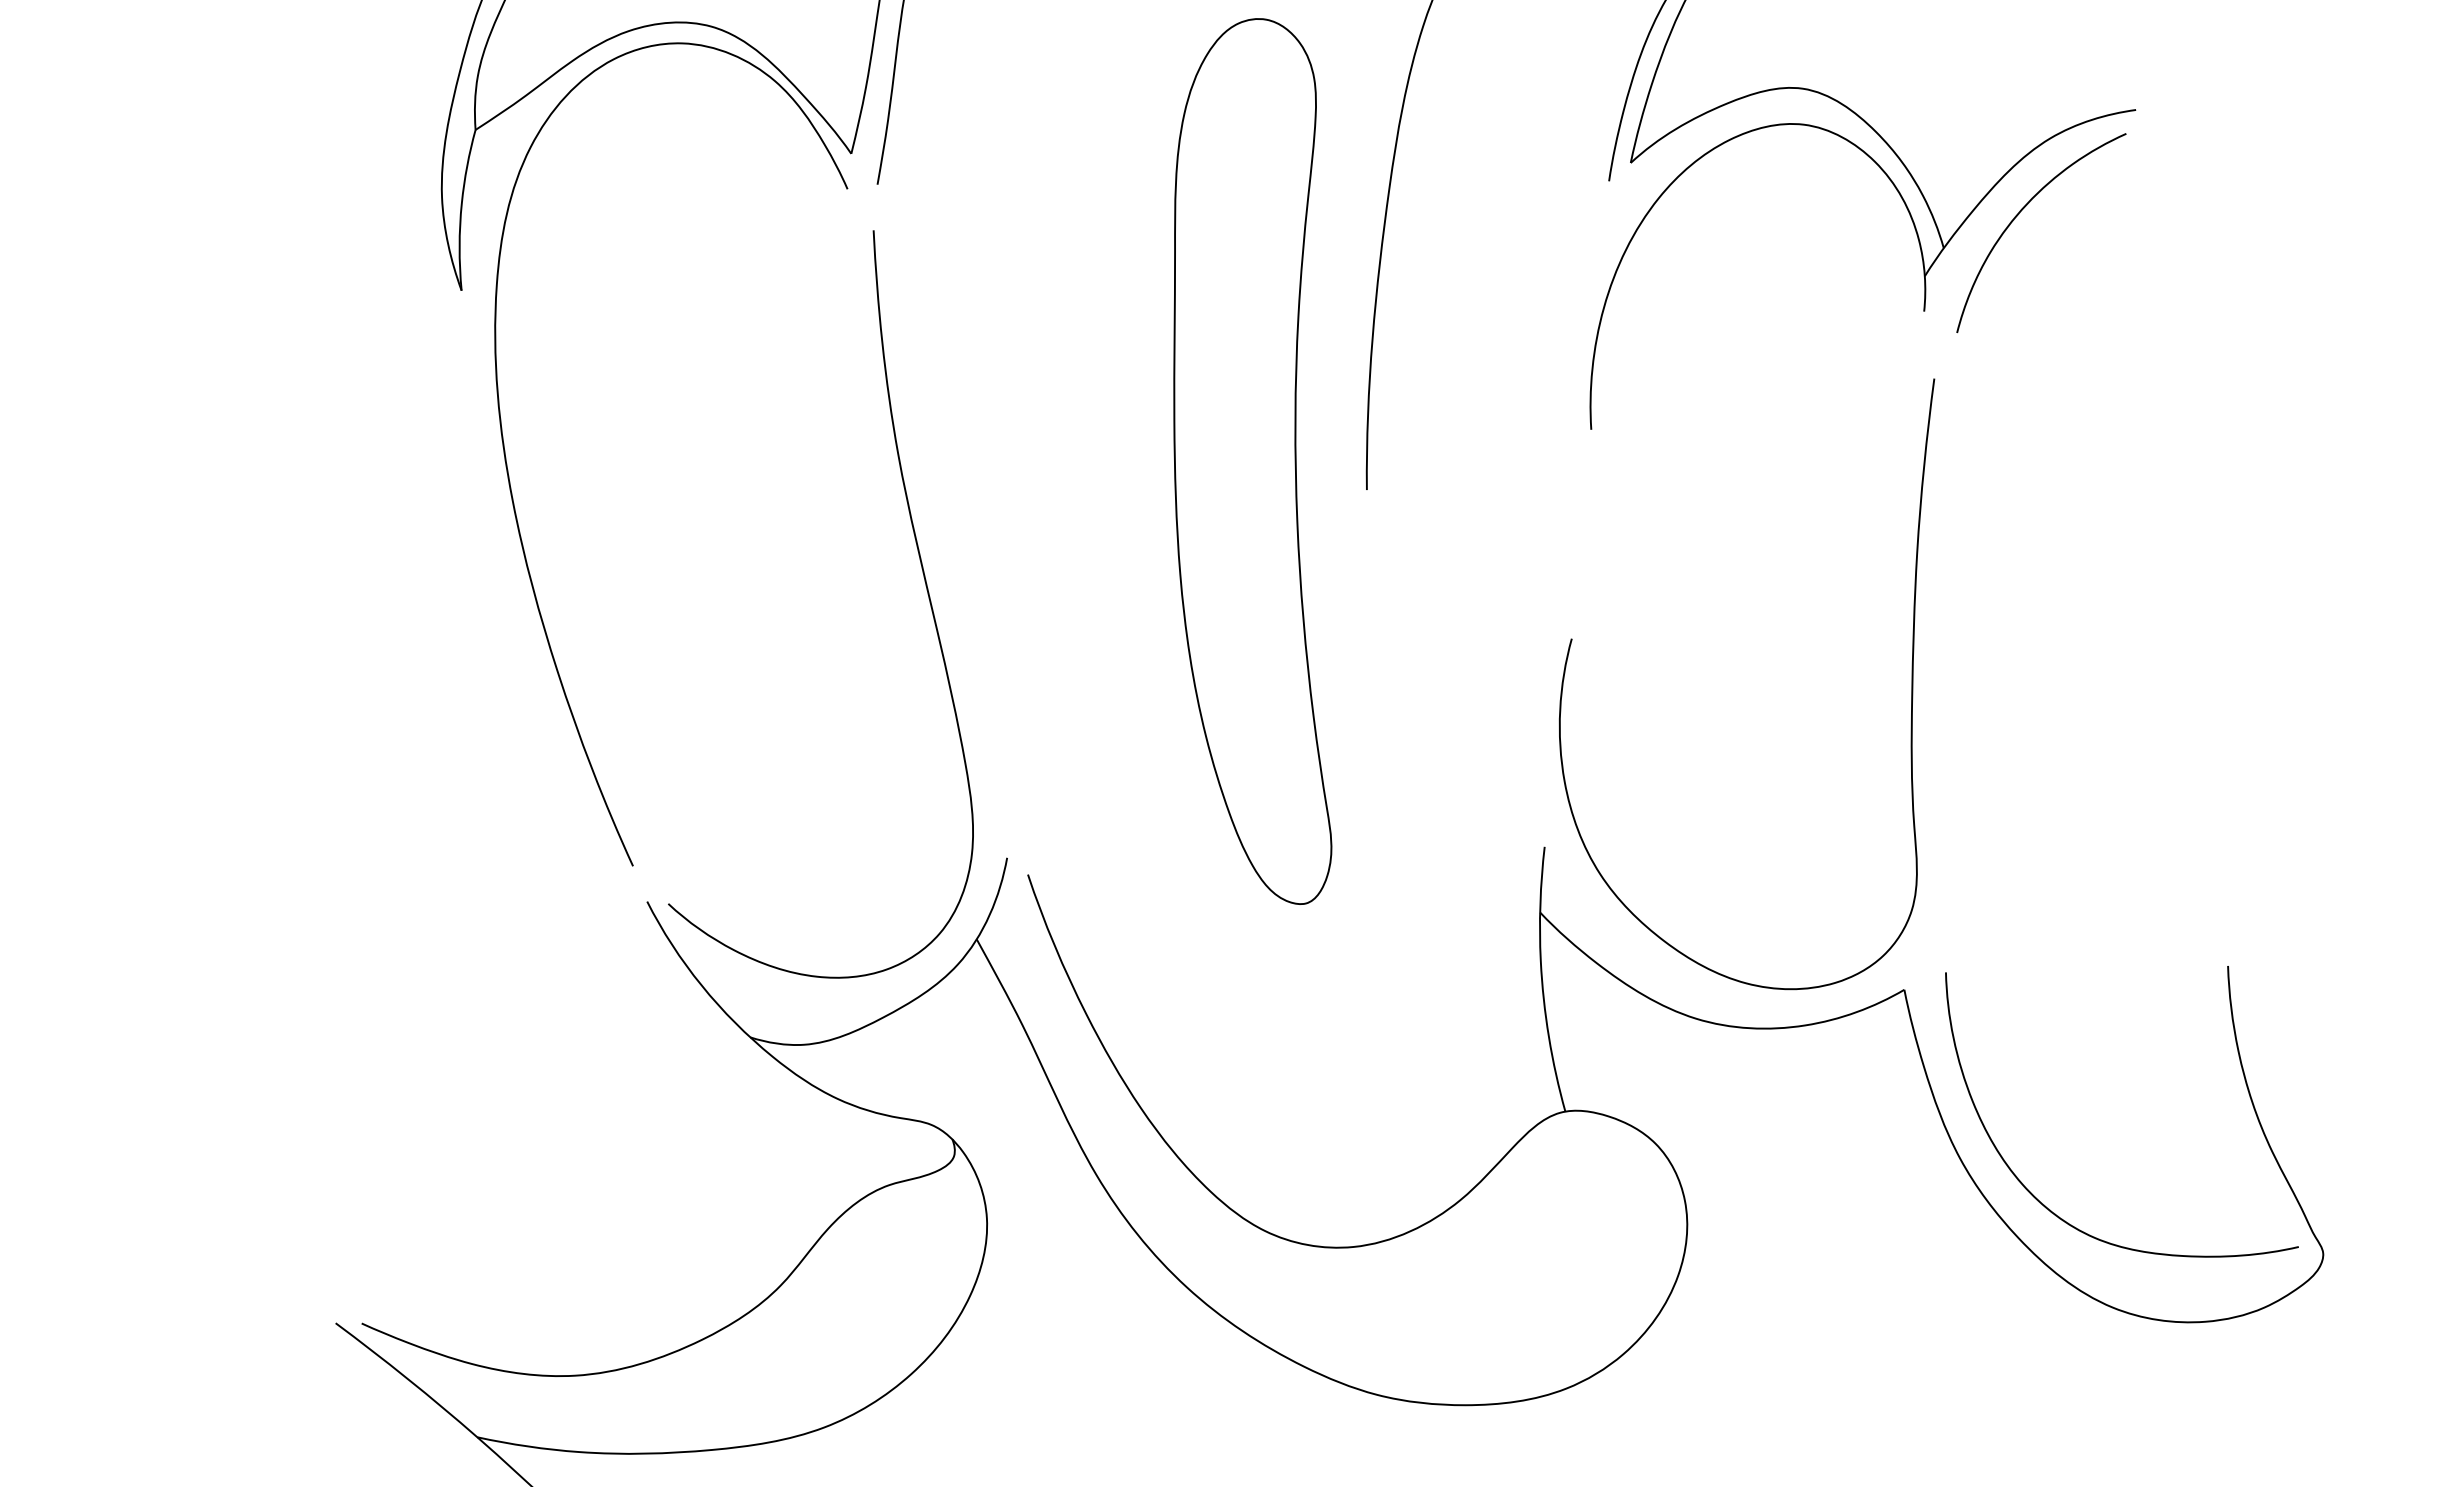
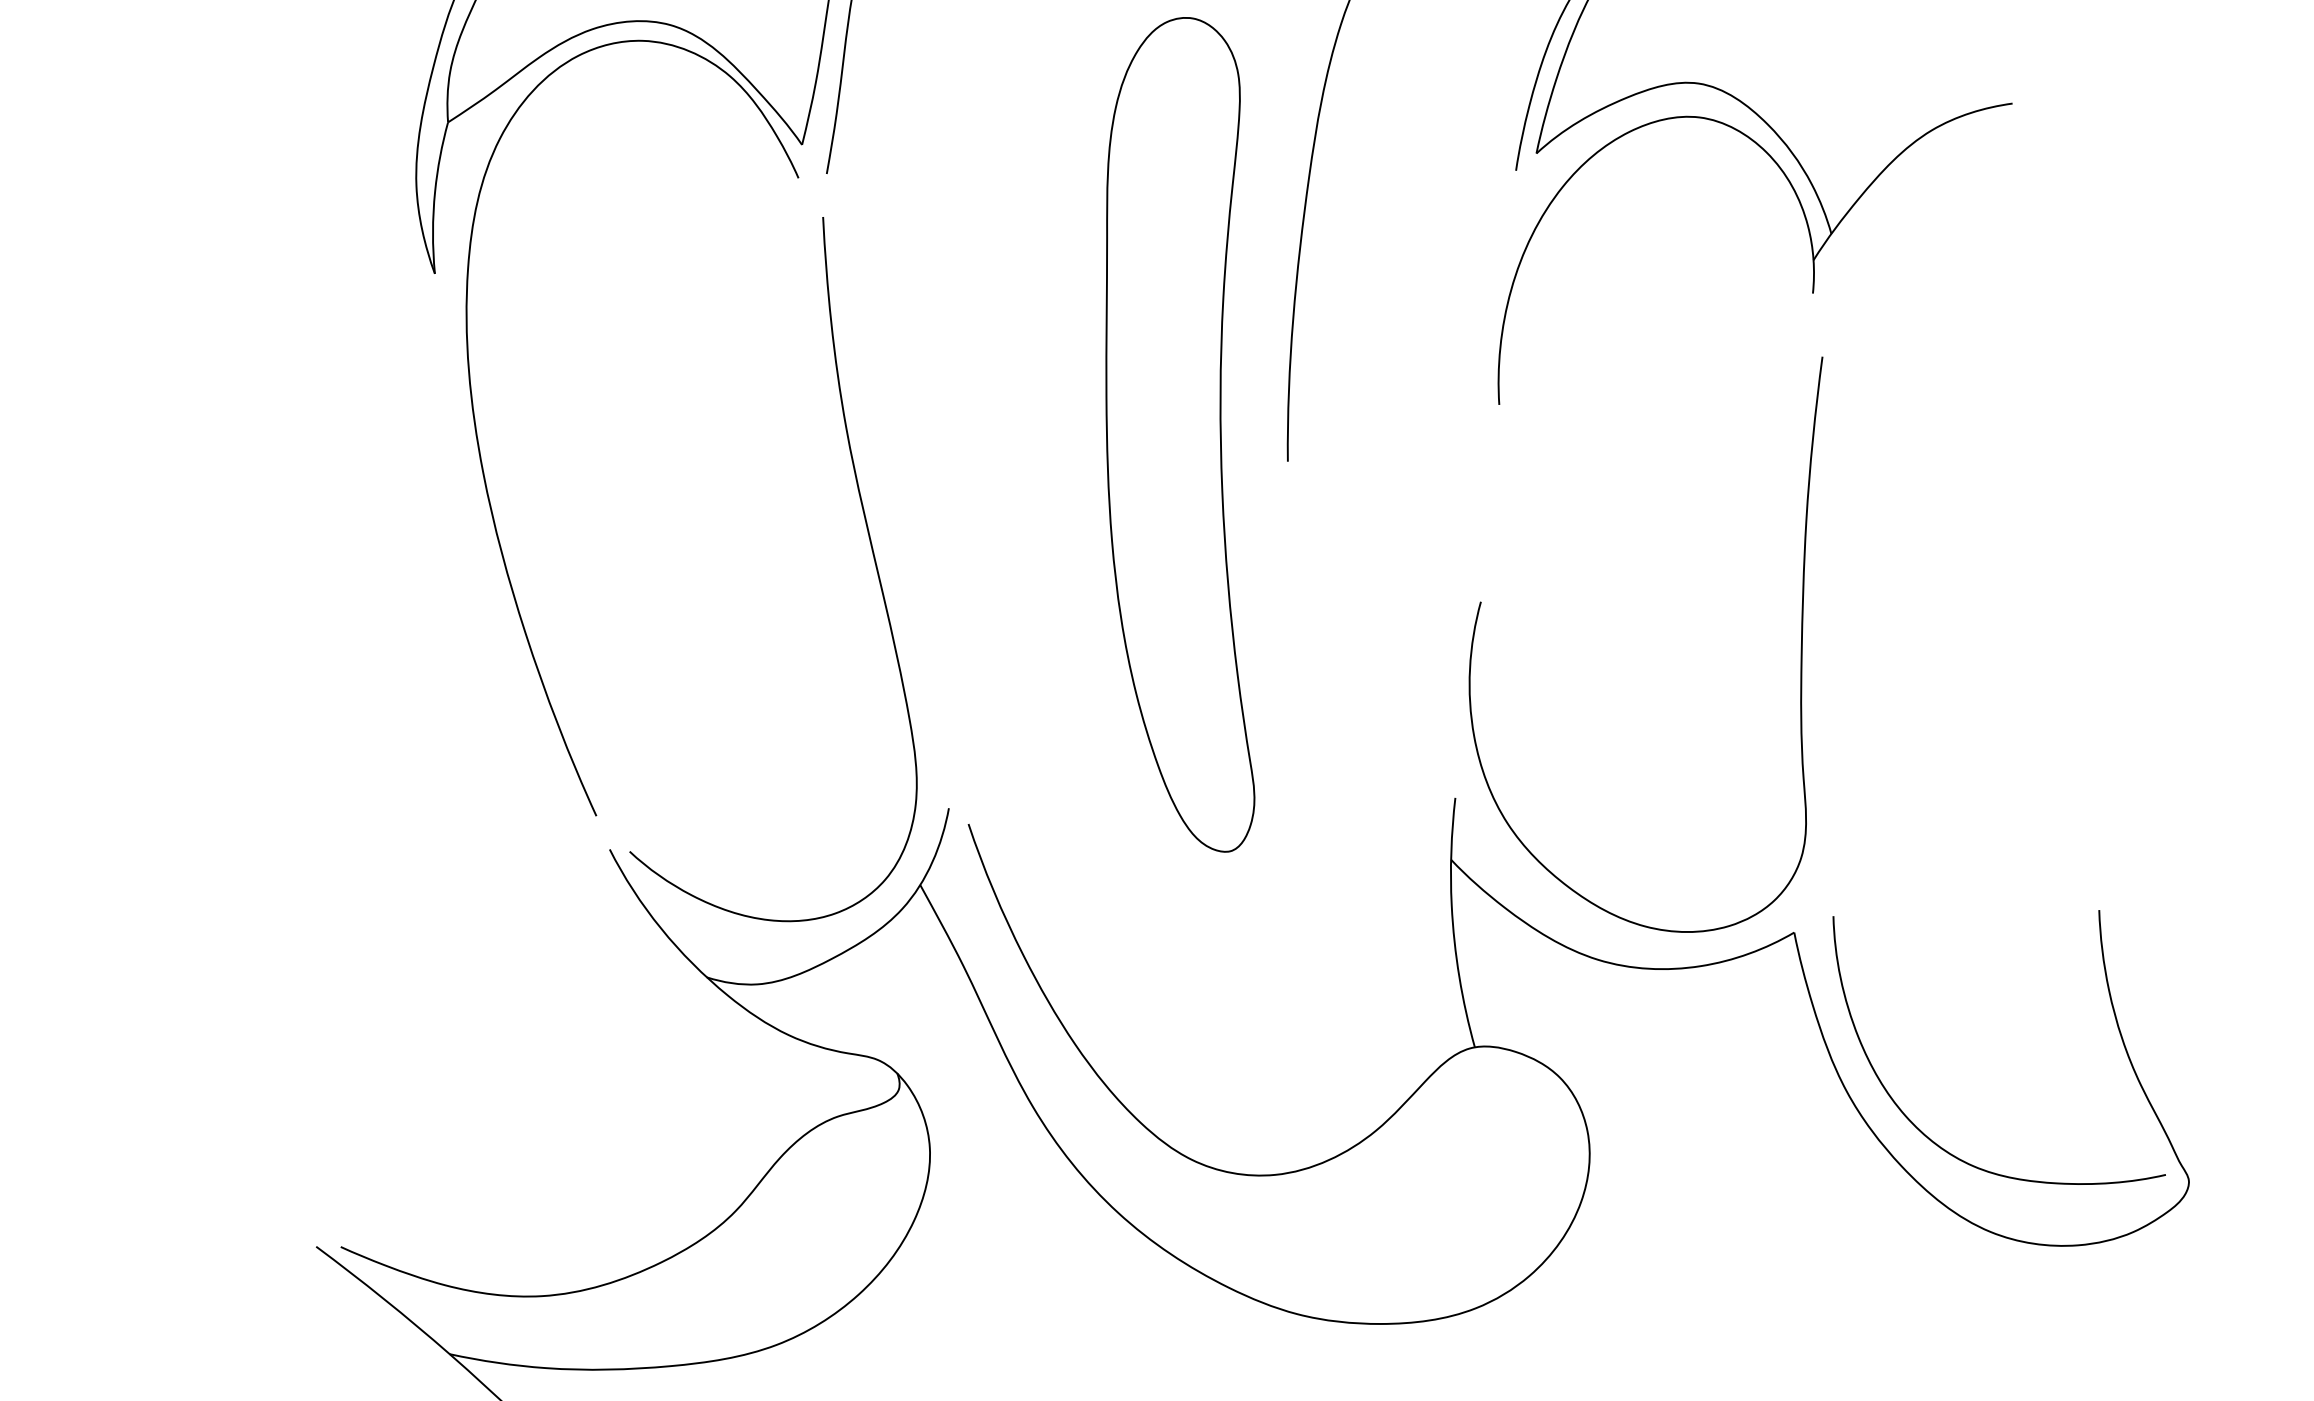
curve: (2019, 214) -> (1902, 202), removed

